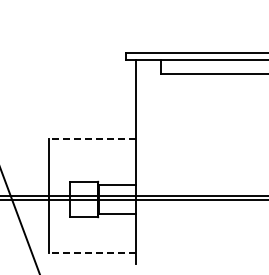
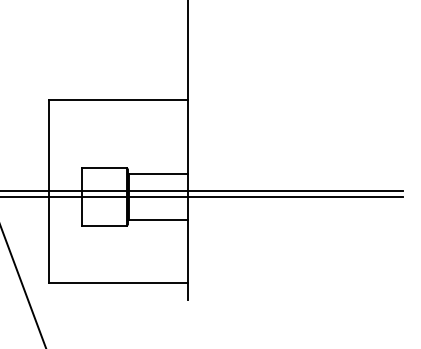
line: (92, 138) -> (118, 99), dashed -> solid
line: (92, 253) -> (118, 283), dashed -> solid

